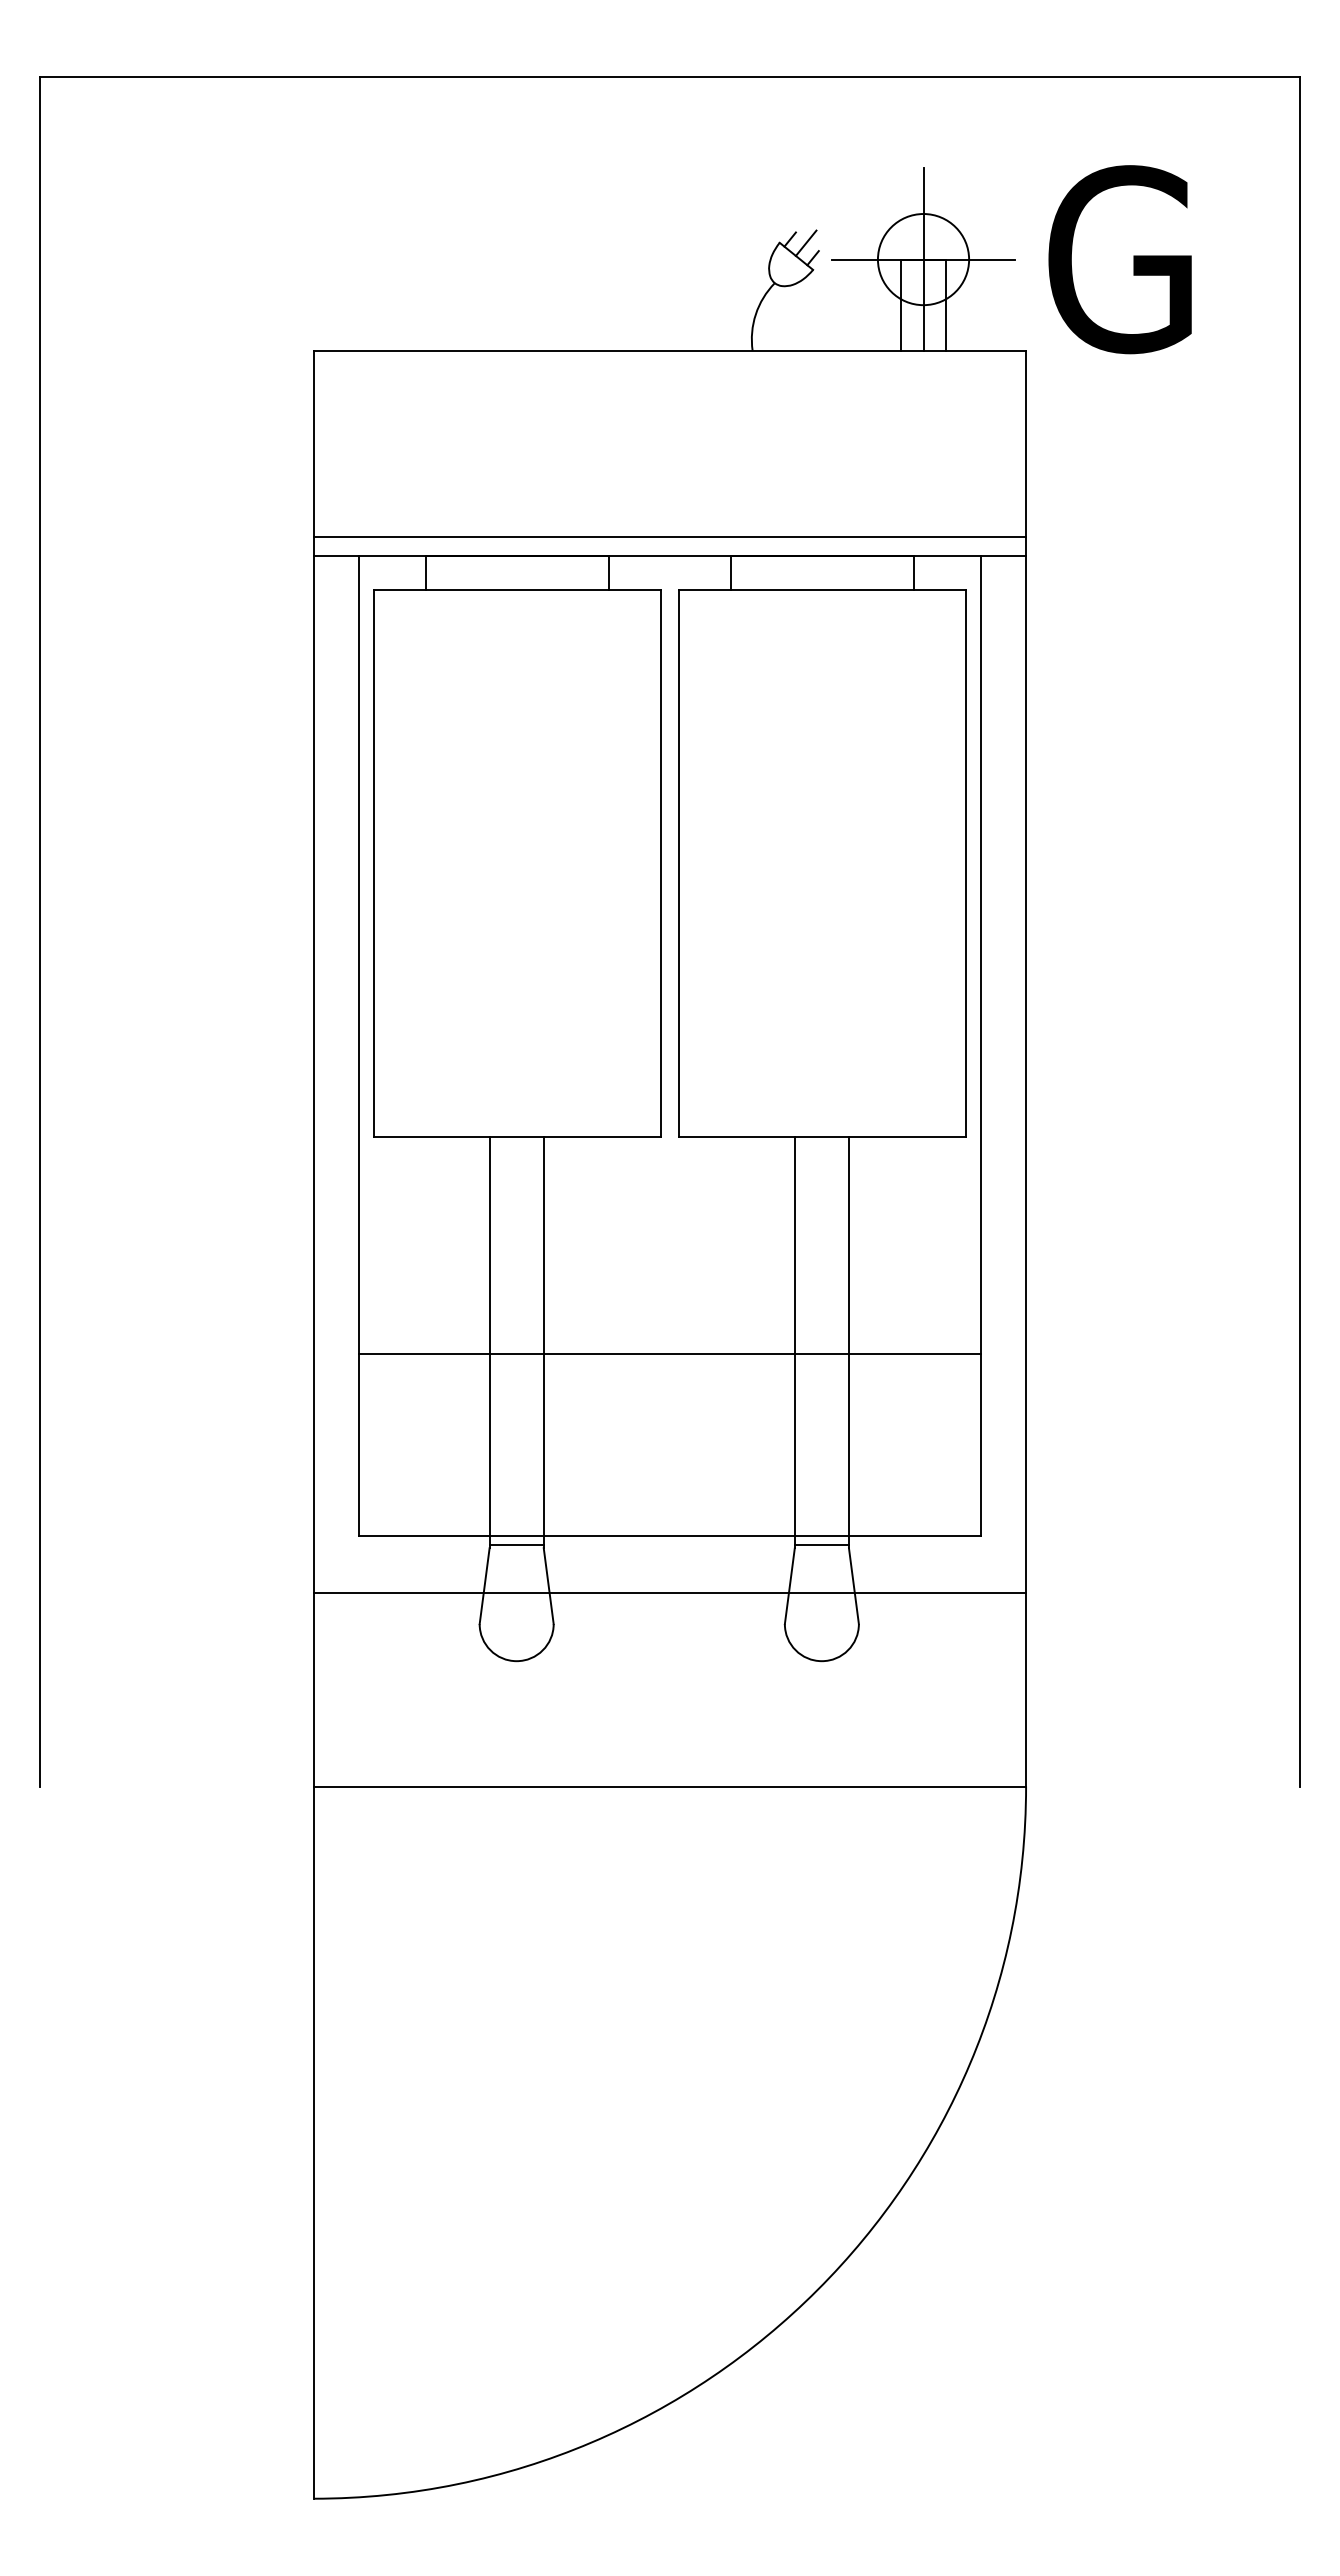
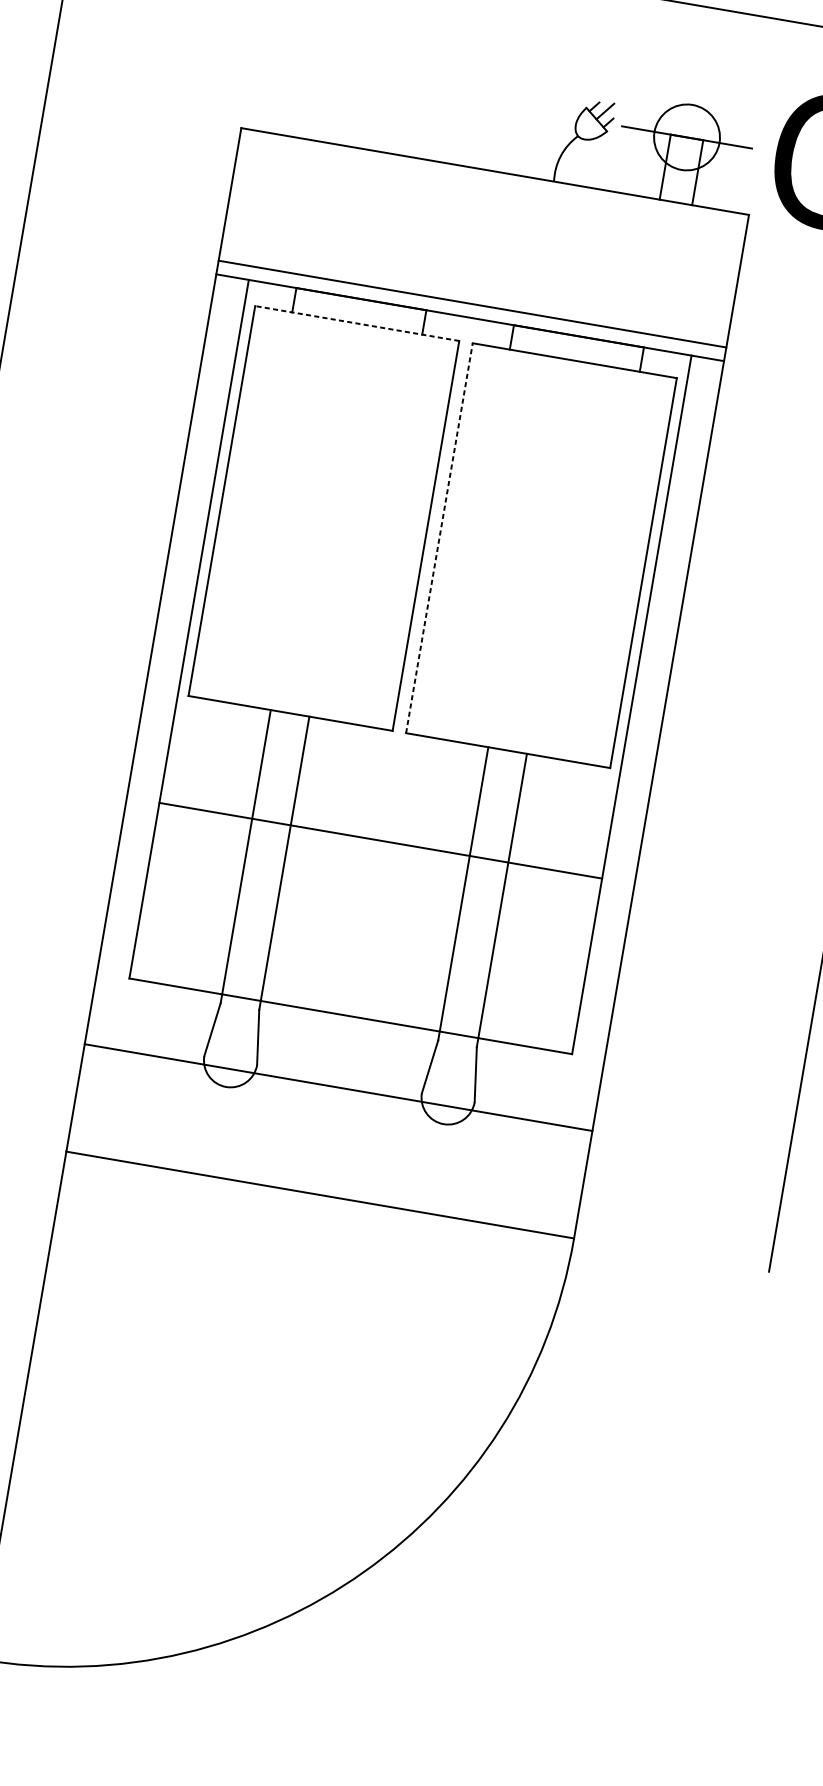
line: (923, 259) -> (687, 137), removed
line: (516, 590) -> (356, 323), solid -> dashed
line: (679, 863) -> (439, 538), solid -> dashed
line: (669, 1353) -> (380, 840), moved
line: (516, 1544) -> (240, 1003), removed
line: (821, 1544) -> (457, 1040), removed
line: (669, 1592) -> (338, 1087), moved

